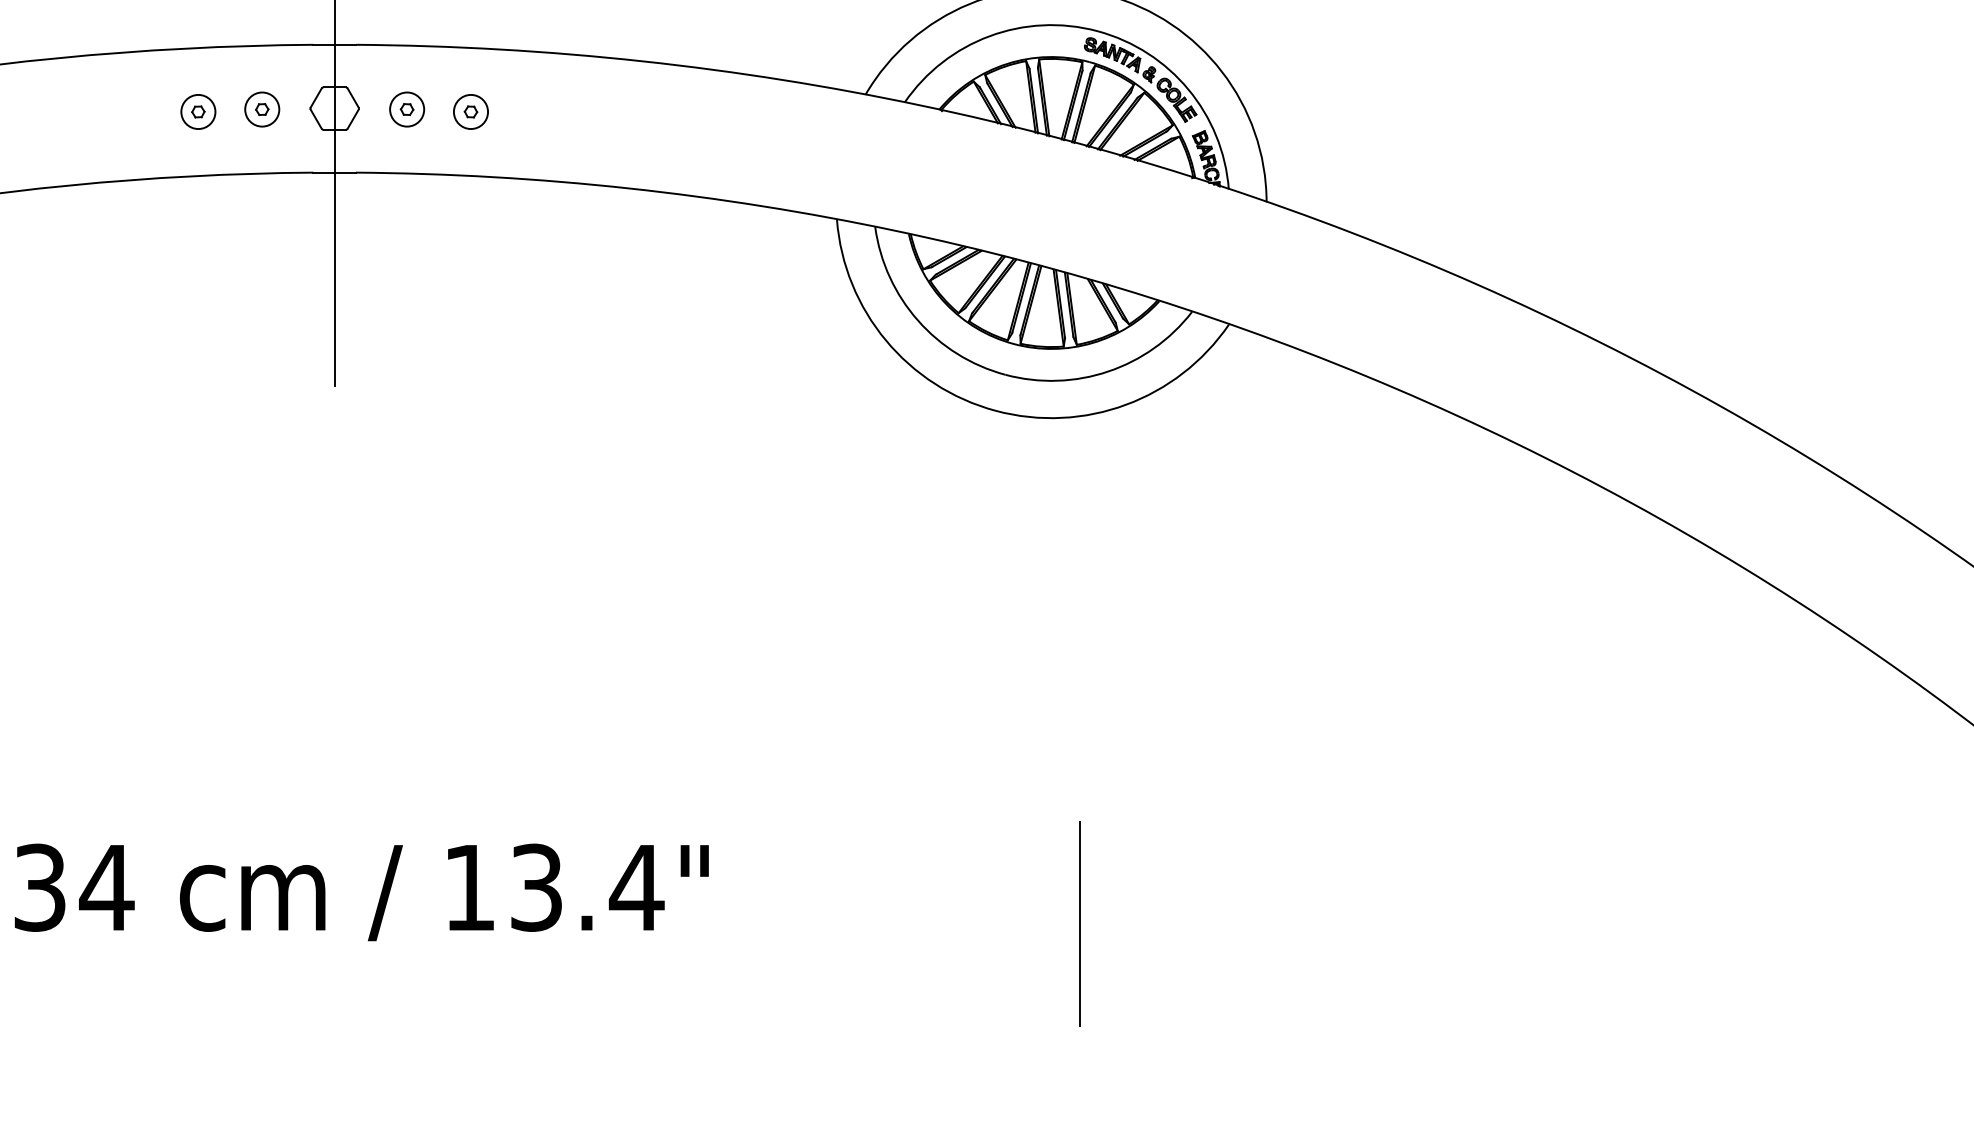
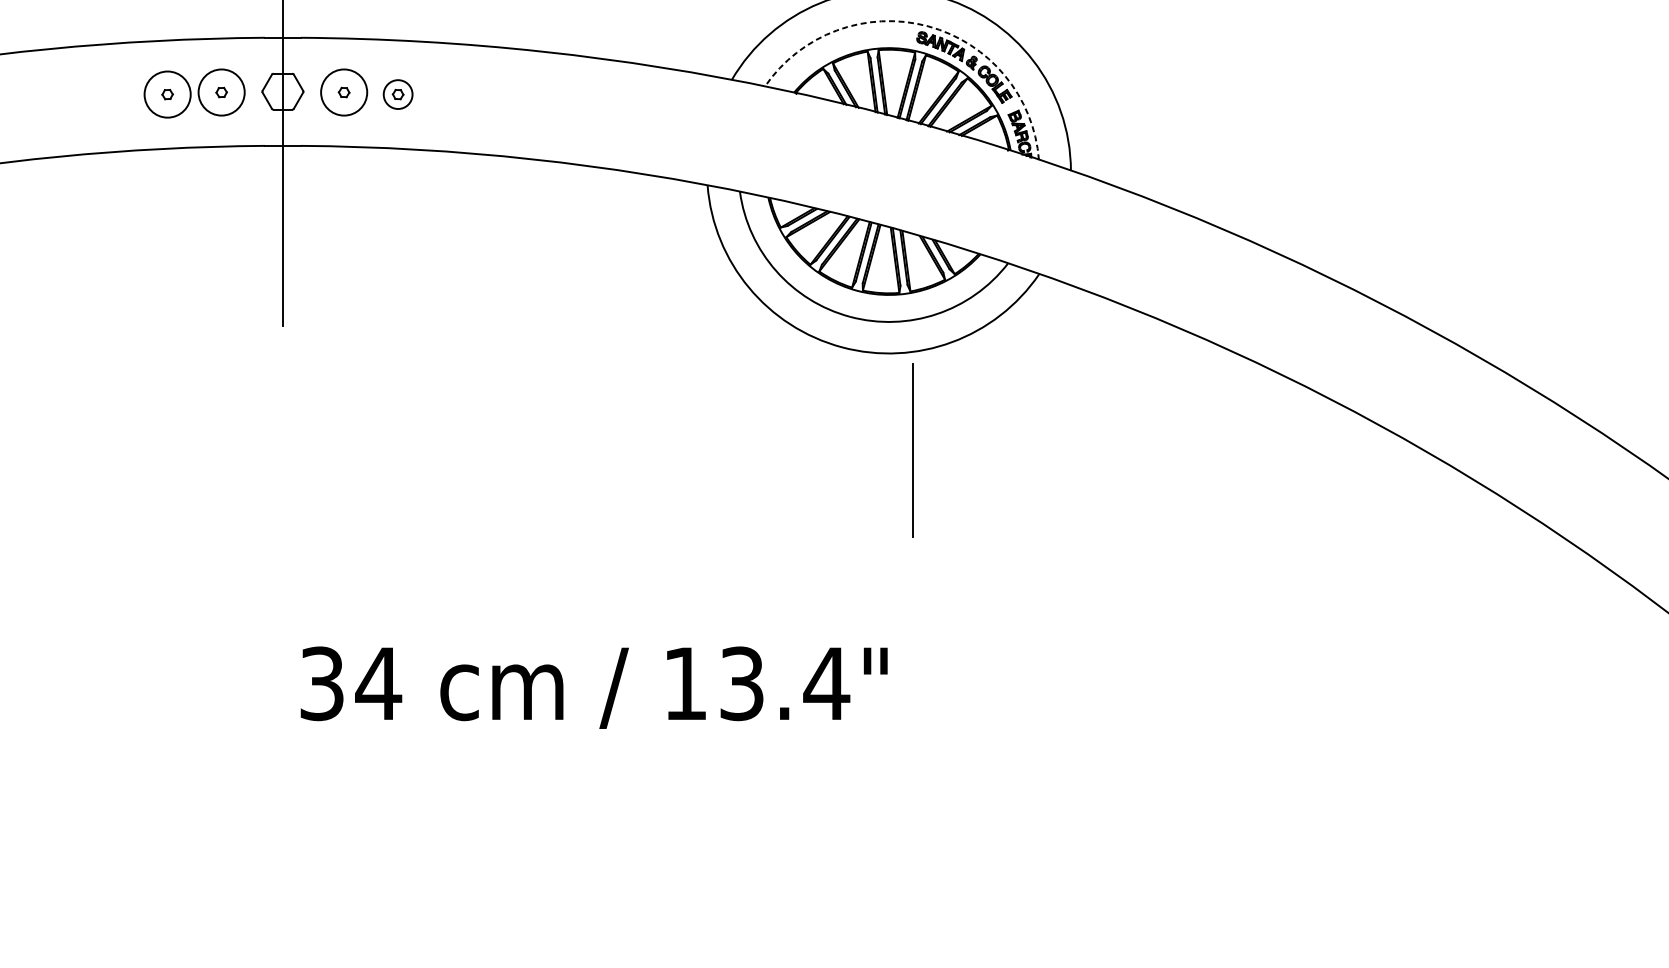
arc: (1097, 31) -> (927, 26), solid -> dashed
circle: (262, 109) -> (221, 92), size x1.6
circle: (407, 109) -> (344, 92), size x1.6
circle: (198, 111) -> (167, 94), size x1.6
text: (361, 892) -> (593, 687), moved
line: (1079, 923) -> (912, 450), moved

